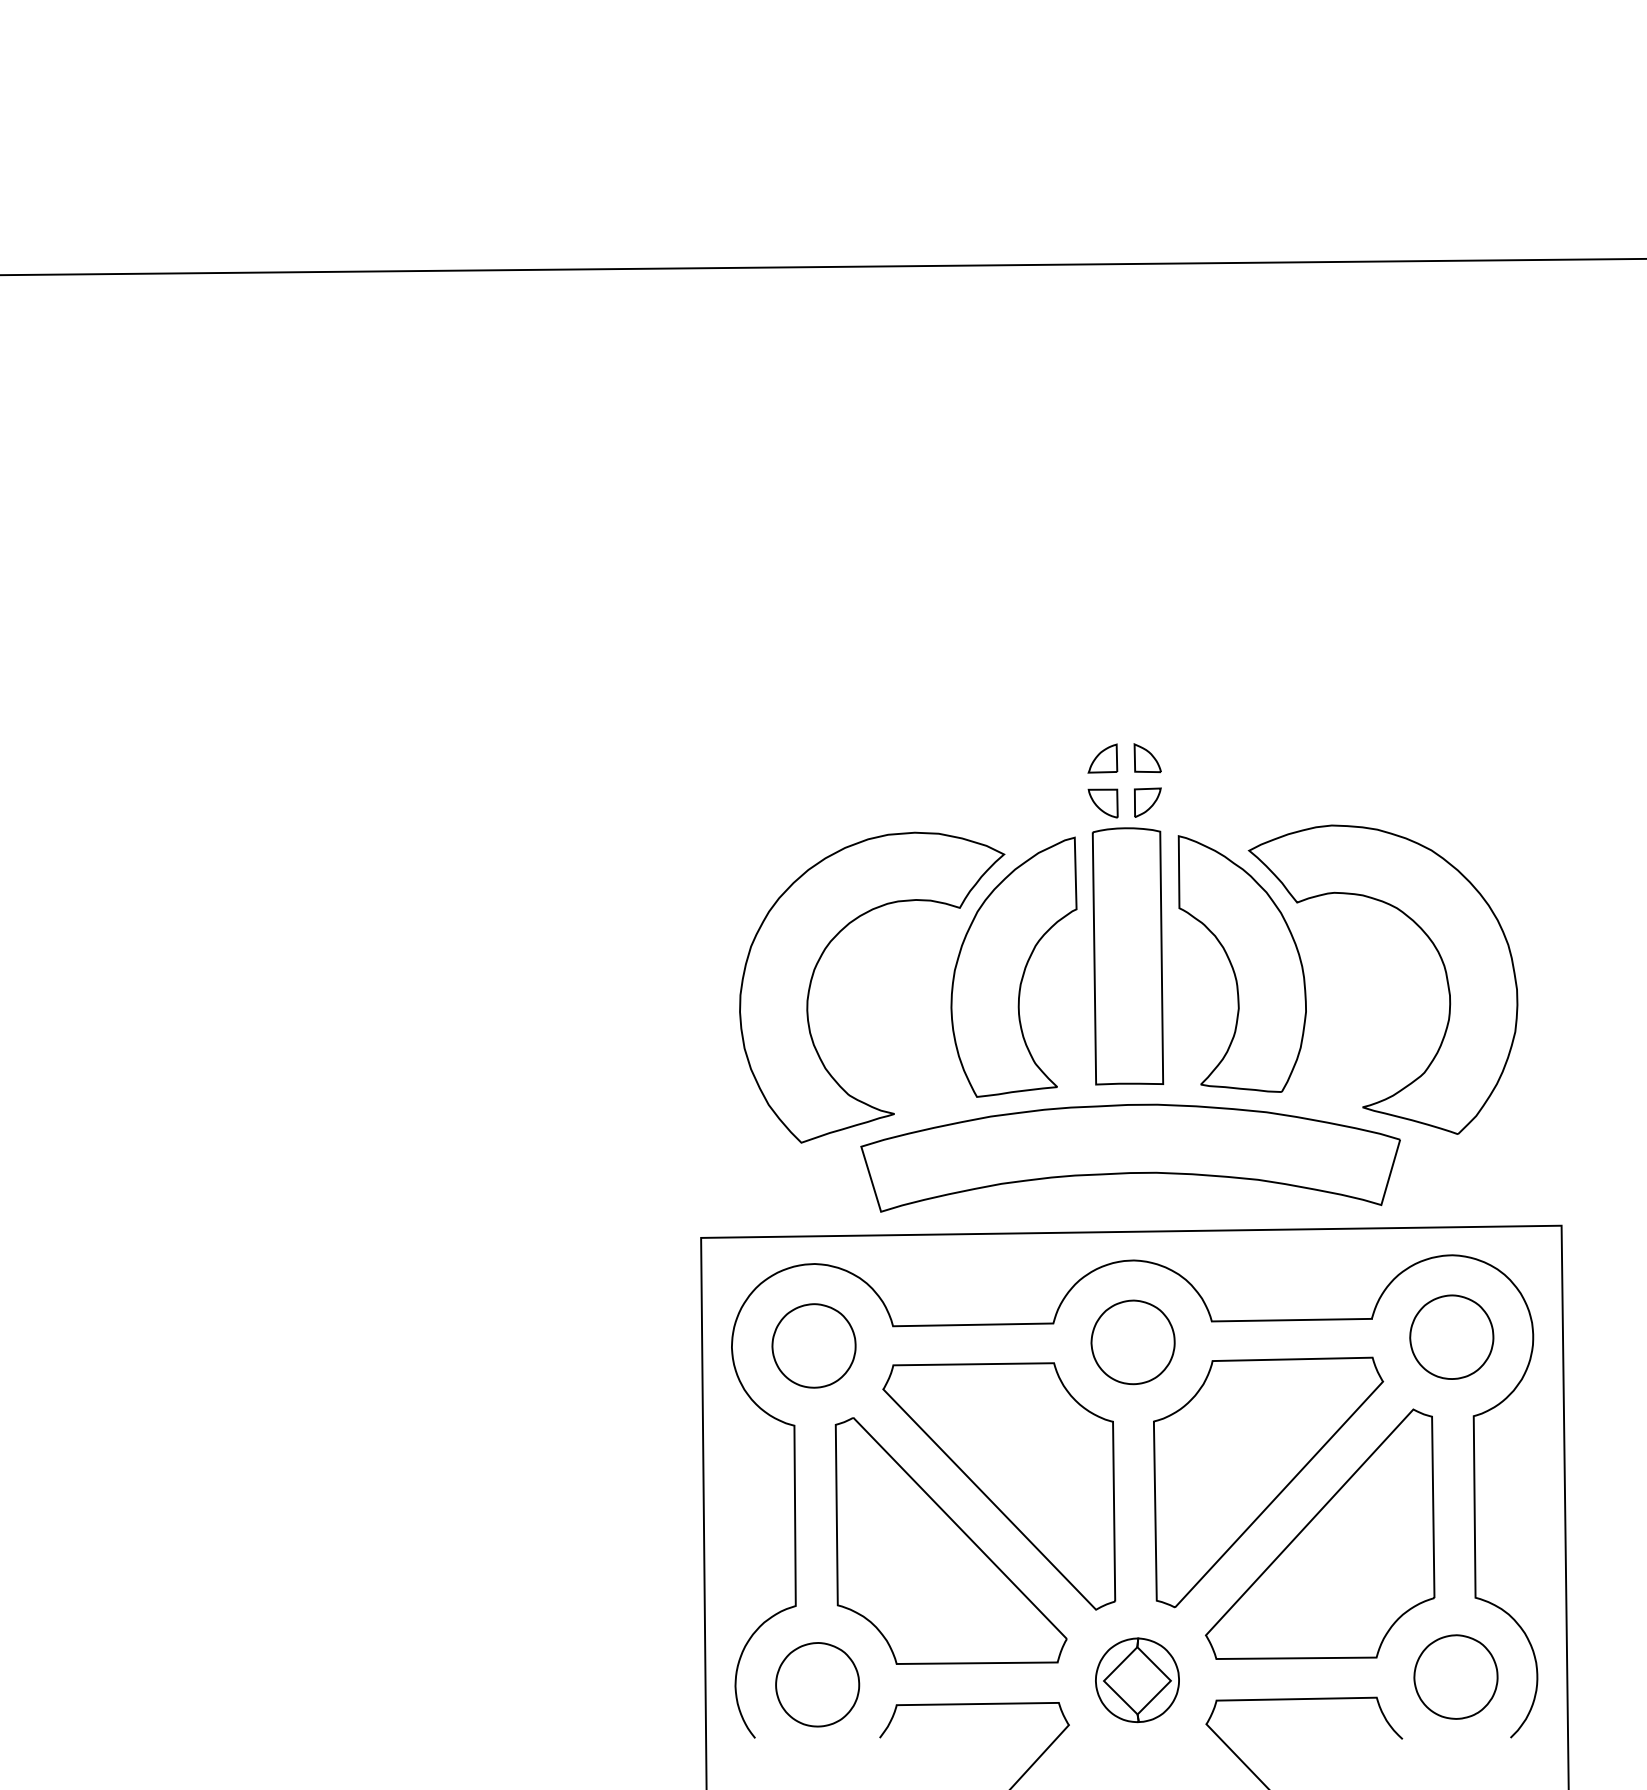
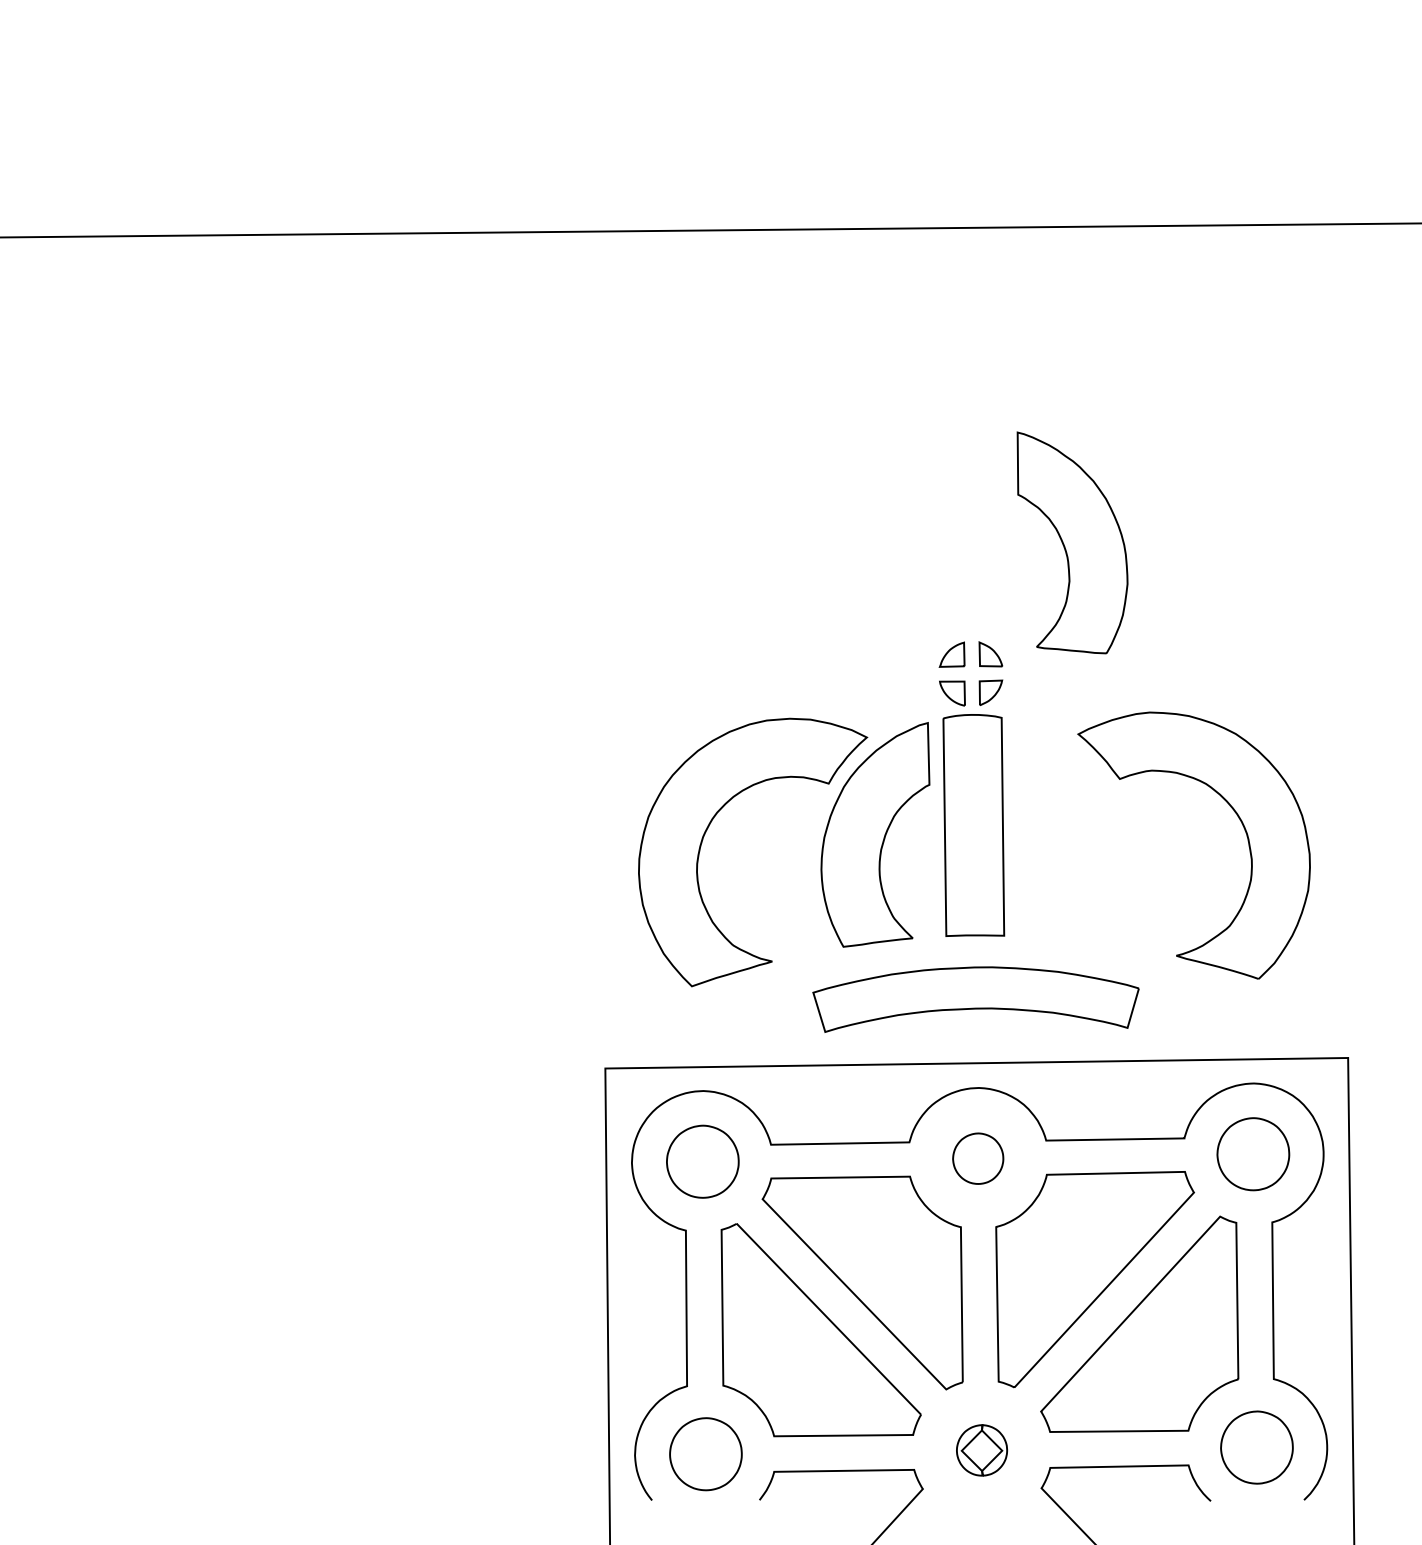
part: (1241, 963) -> (1071, 542), moved
part: (1130, 1157) -> (976, 999), size x0.7
part: (1132, 1342) -> (977, 1158), size x0.7
part: (1137, 1680) -> (982, 1450), size x0.7

